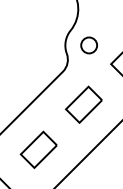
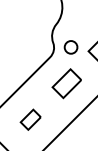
circle: (88, 45) -> (70, 47), moved
part: (38, 149) -> (30, 119), size x0.7

